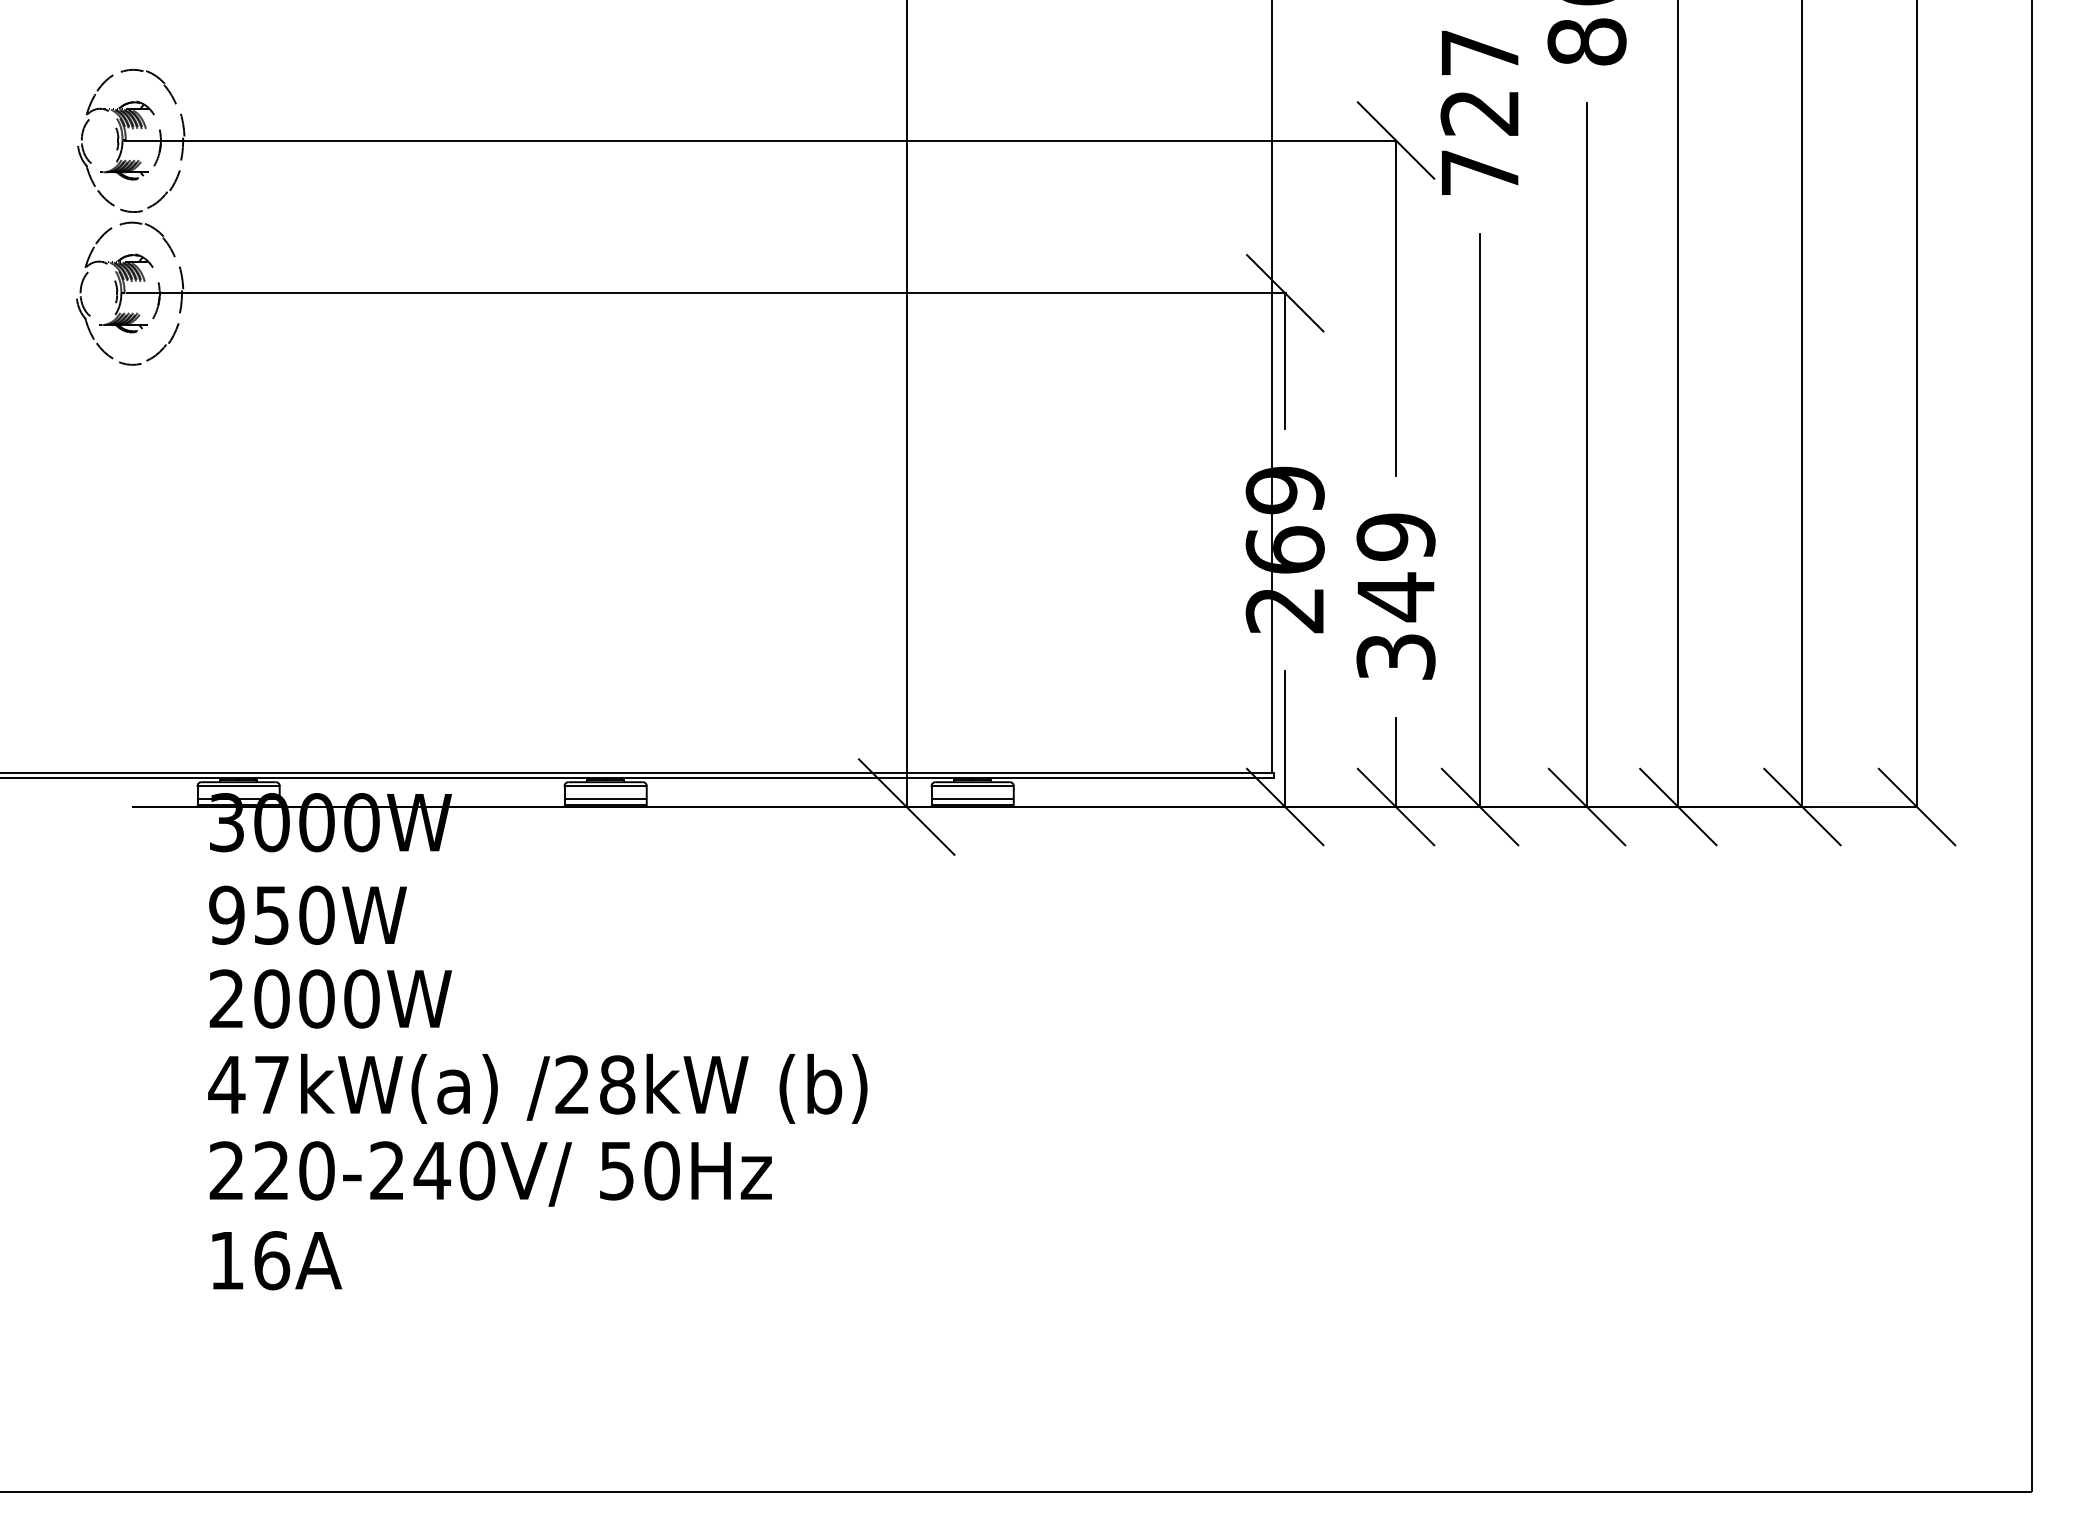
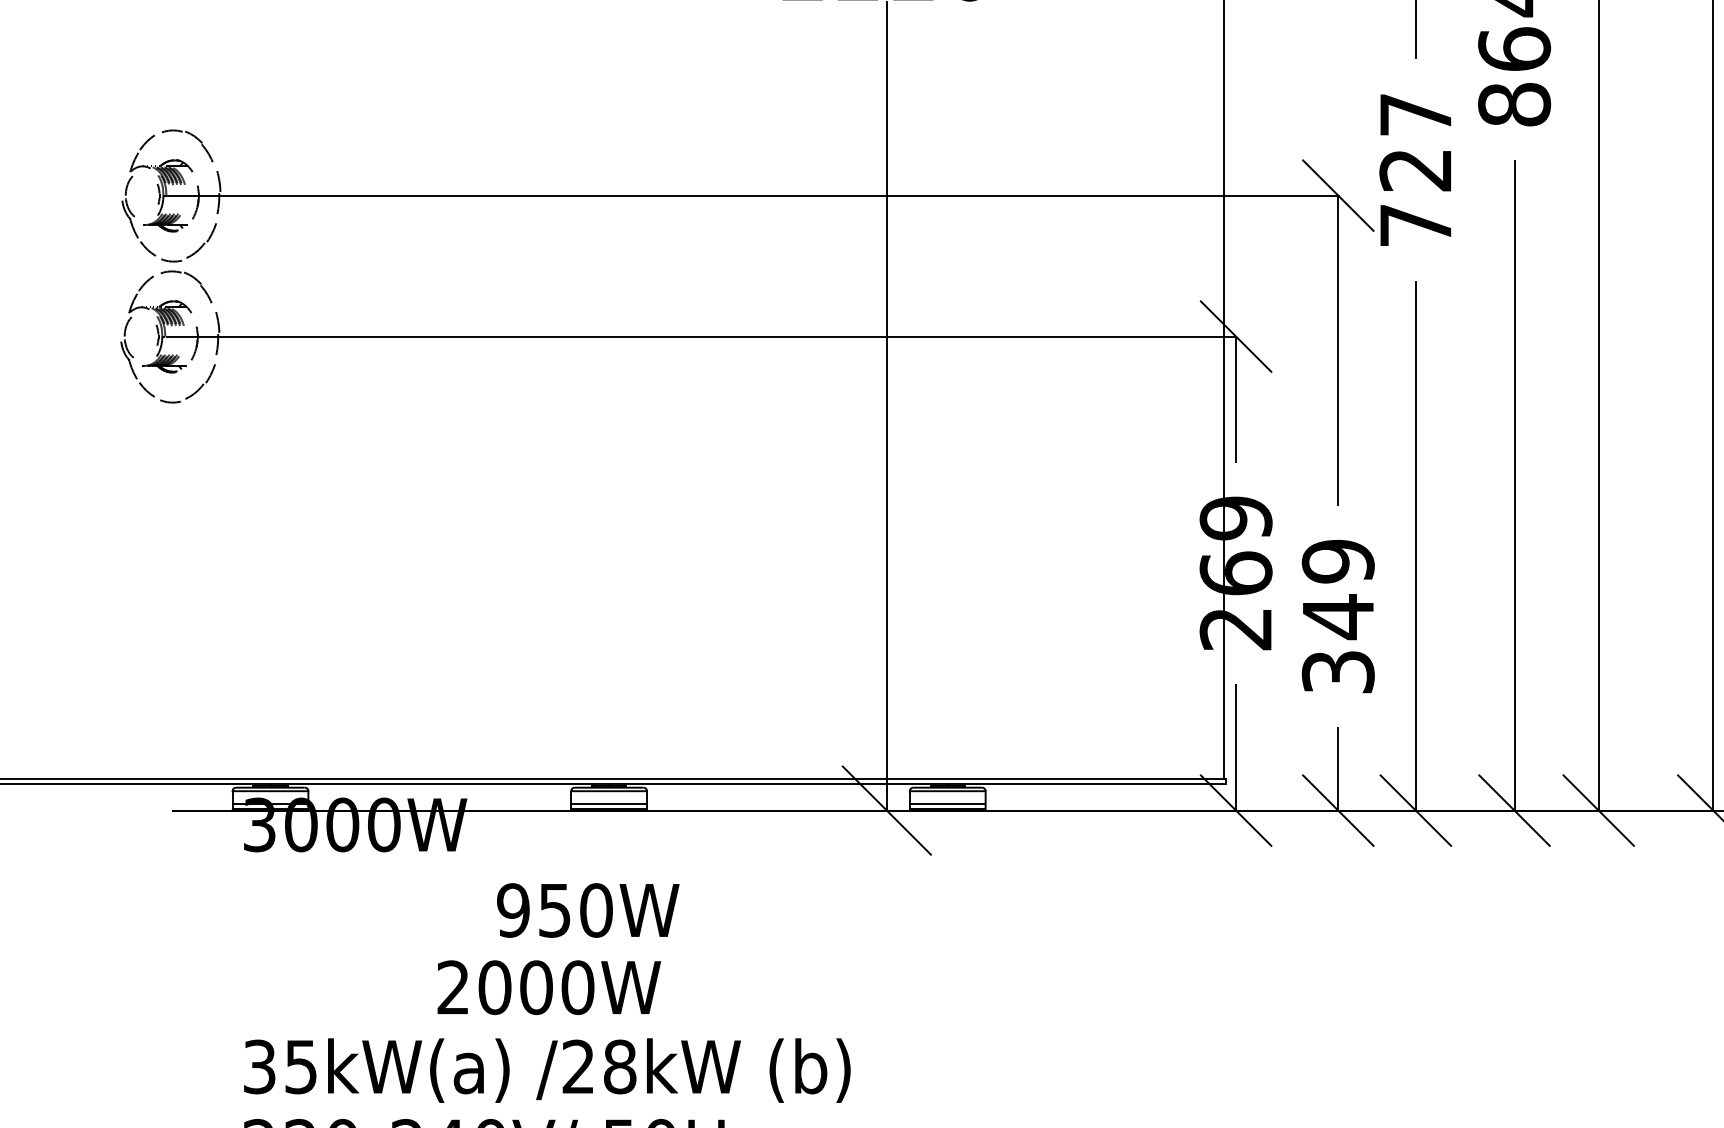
text: (307, 914) -> (587, 909), moved
text: (330, 998) -> (548, 987), moved
text: (248, 1084) -> (279, 1066), 47kW(a) -> 35kW(a)

